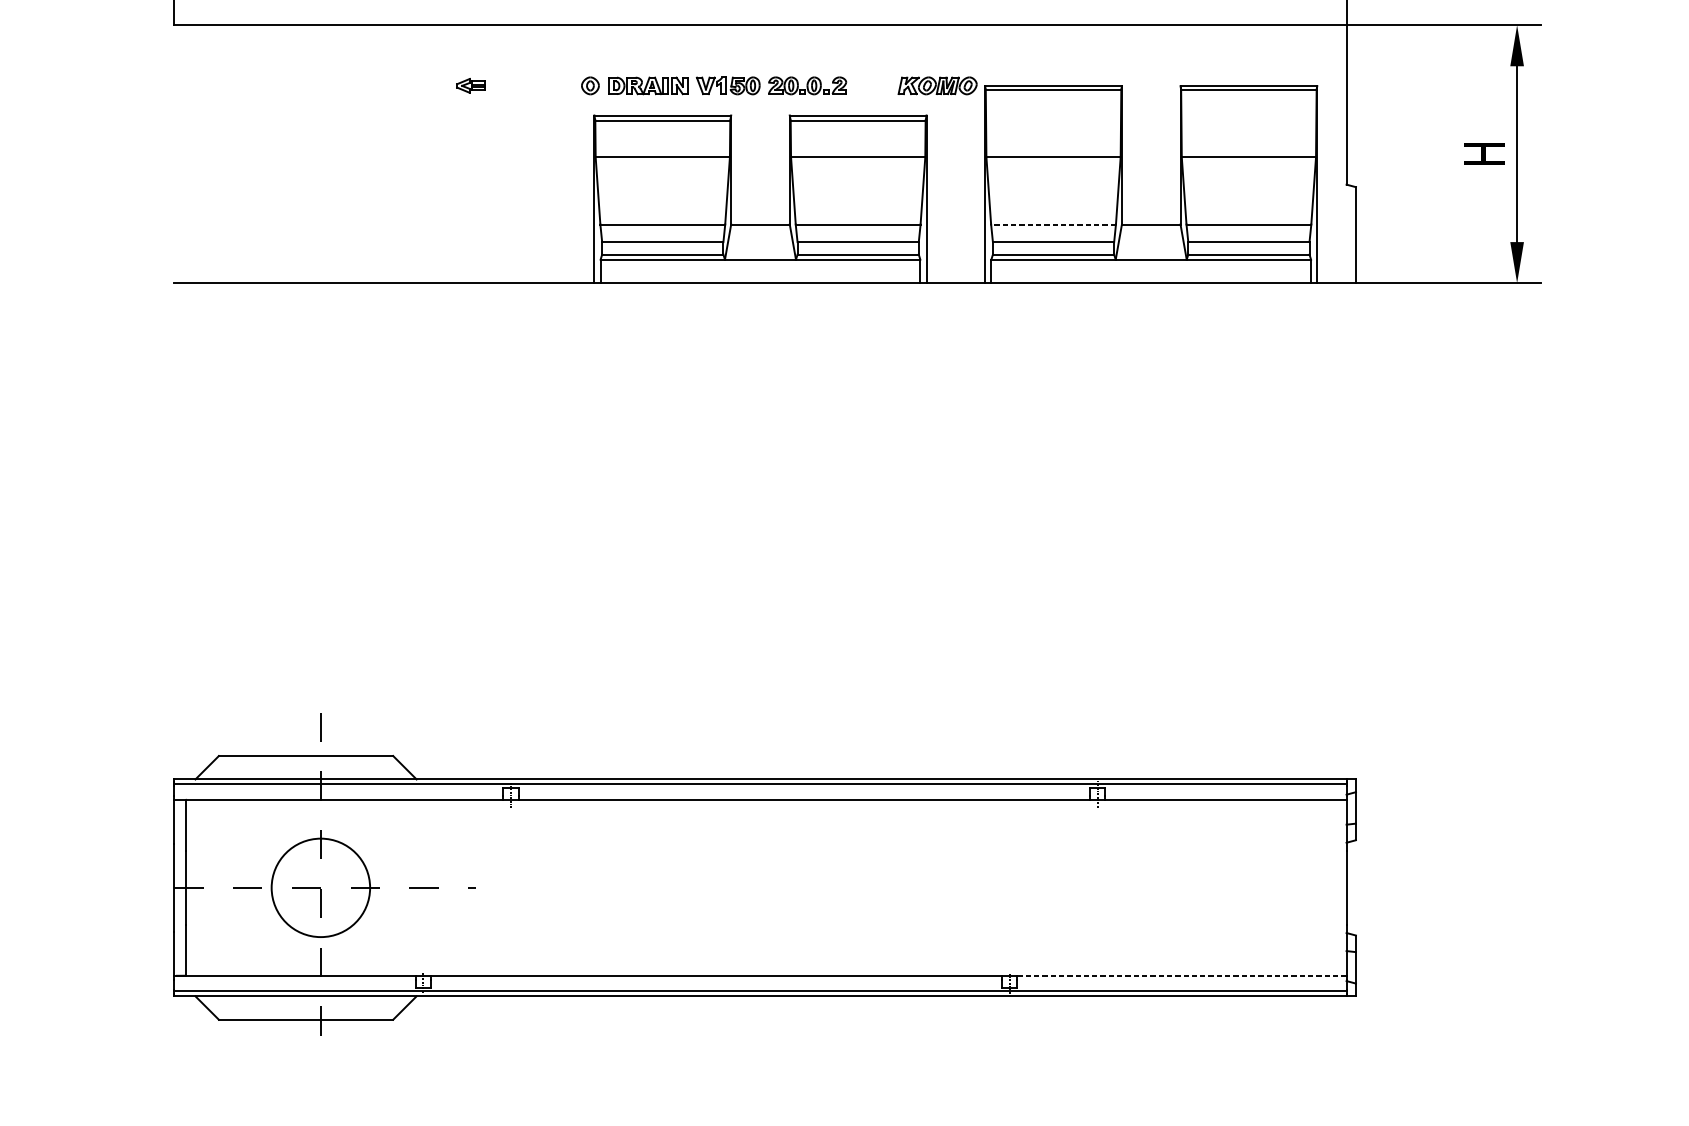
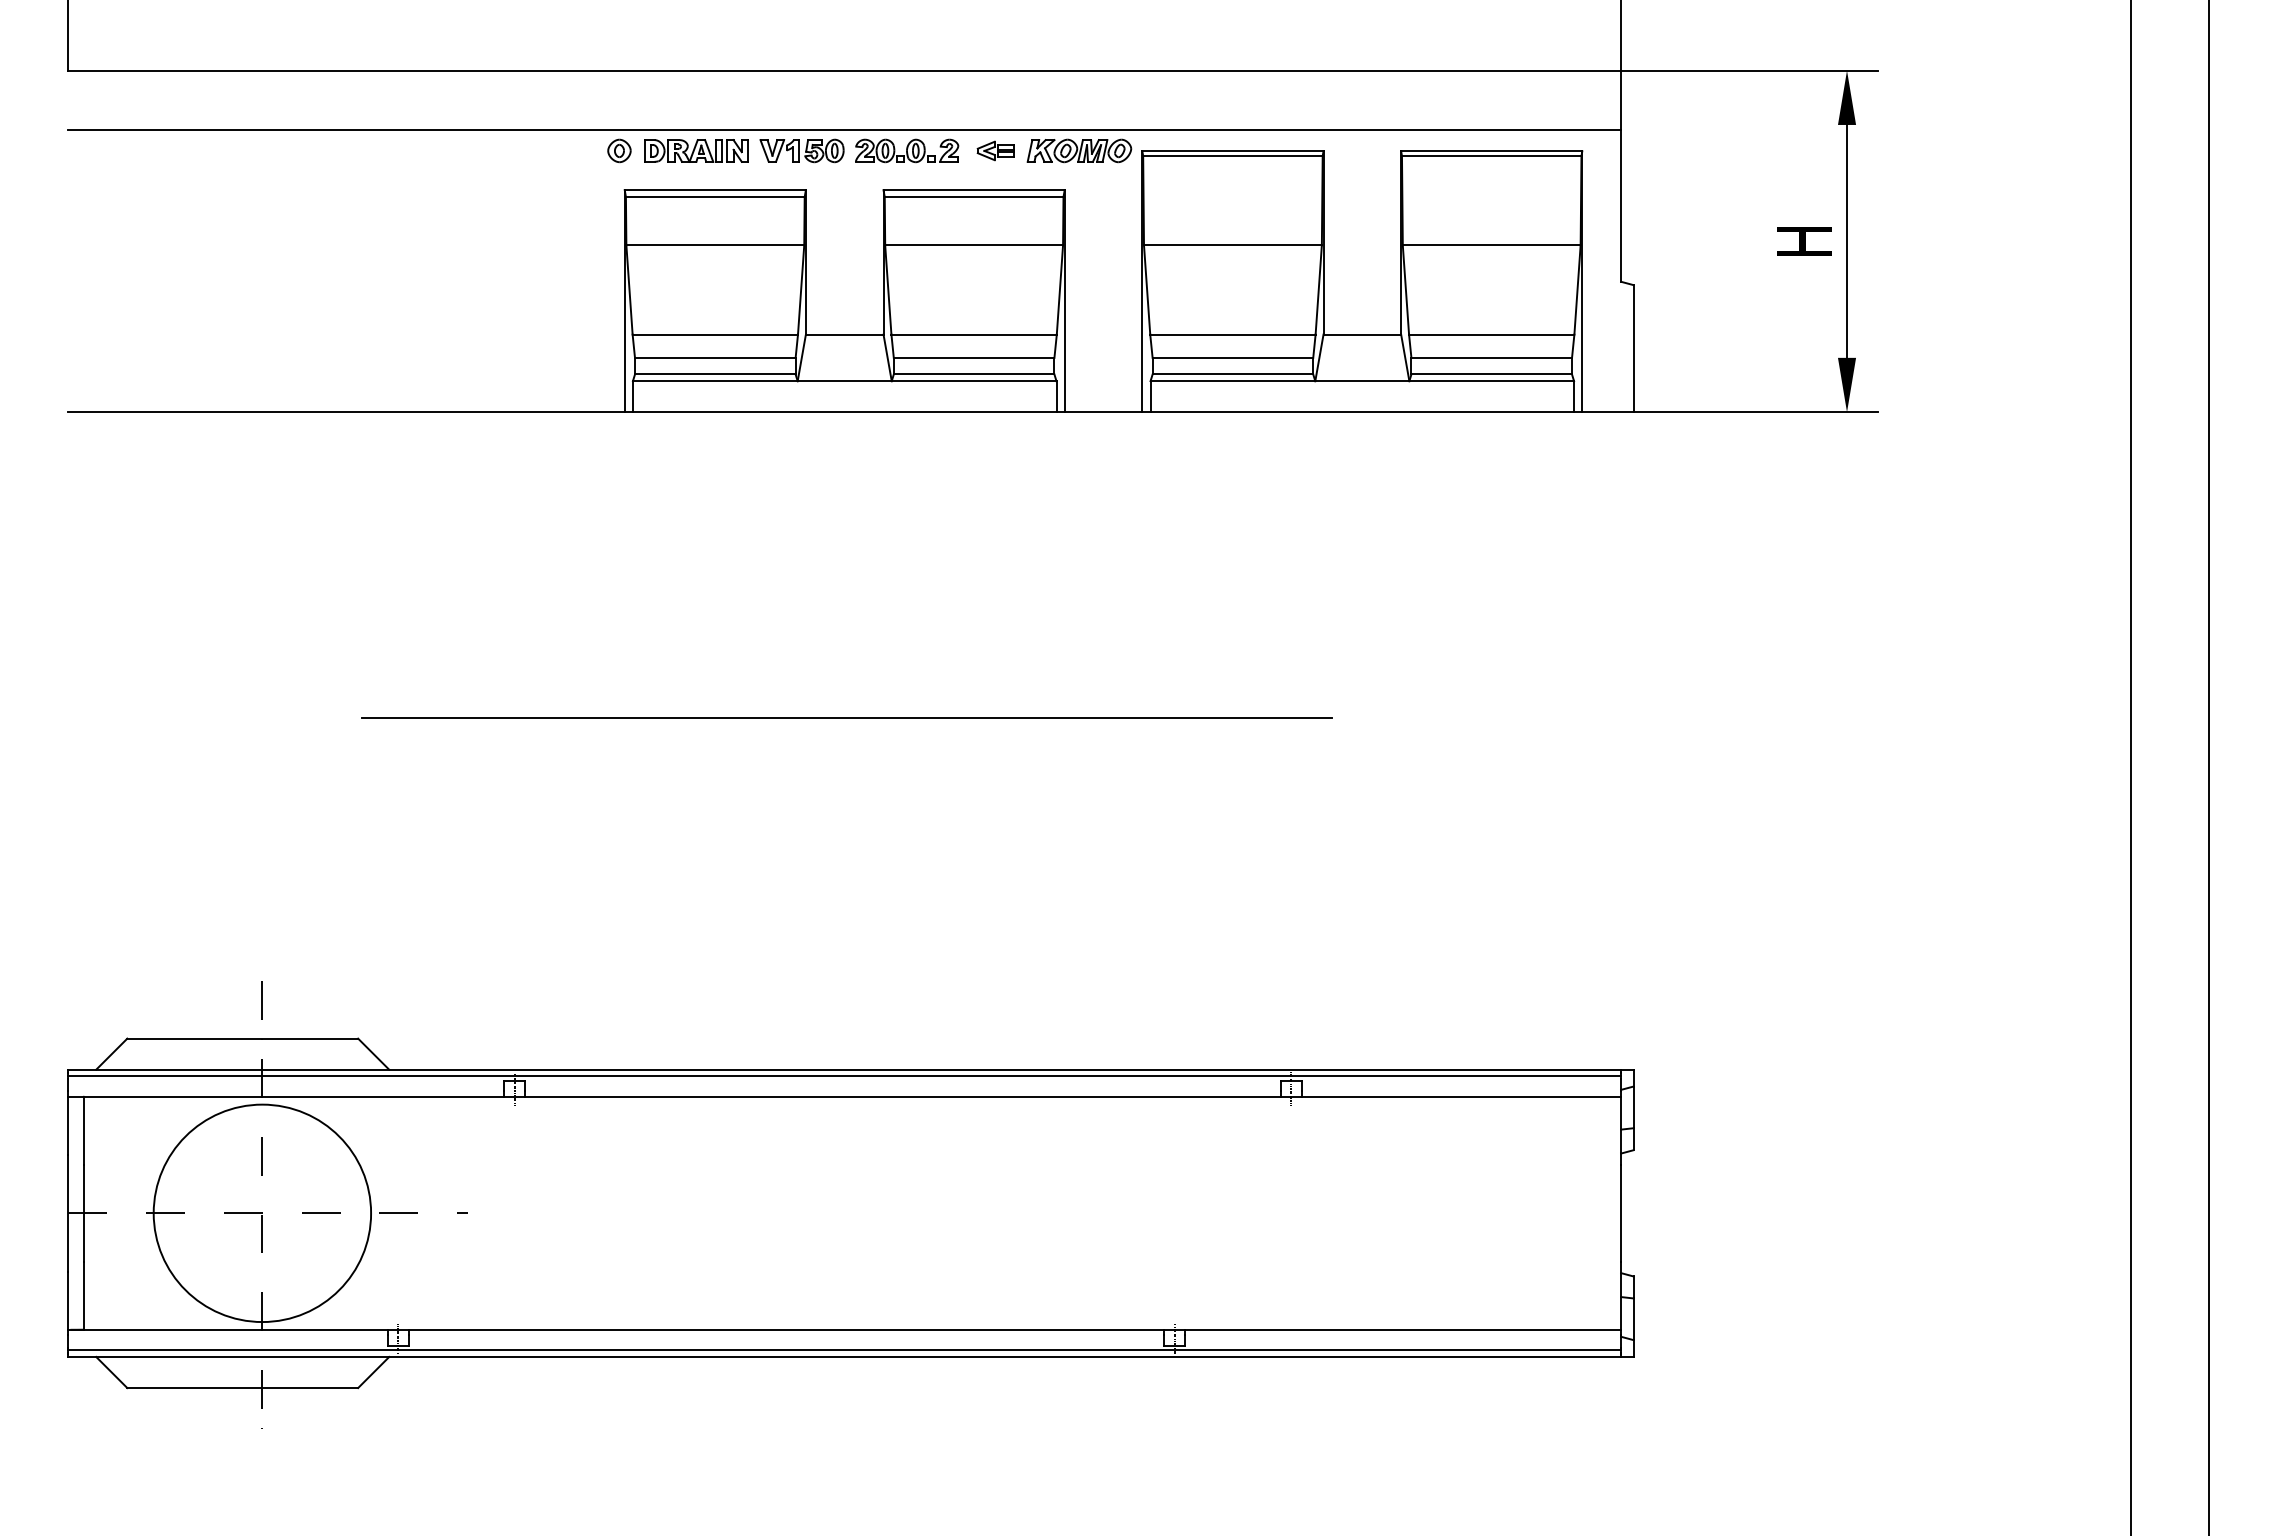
line: (760, 69) -> (844, 129), added
part: (470, 85) -> (995, 150), moved
line: (1053, 224) -> (1232, 334), dashed -> solid
line: (762, 514) -> (847, 718), added
circle: (320, 888) -> (262, 1213), size x1.67
line: (1182, 975) -> (1403, 1329), dashed -> solid

